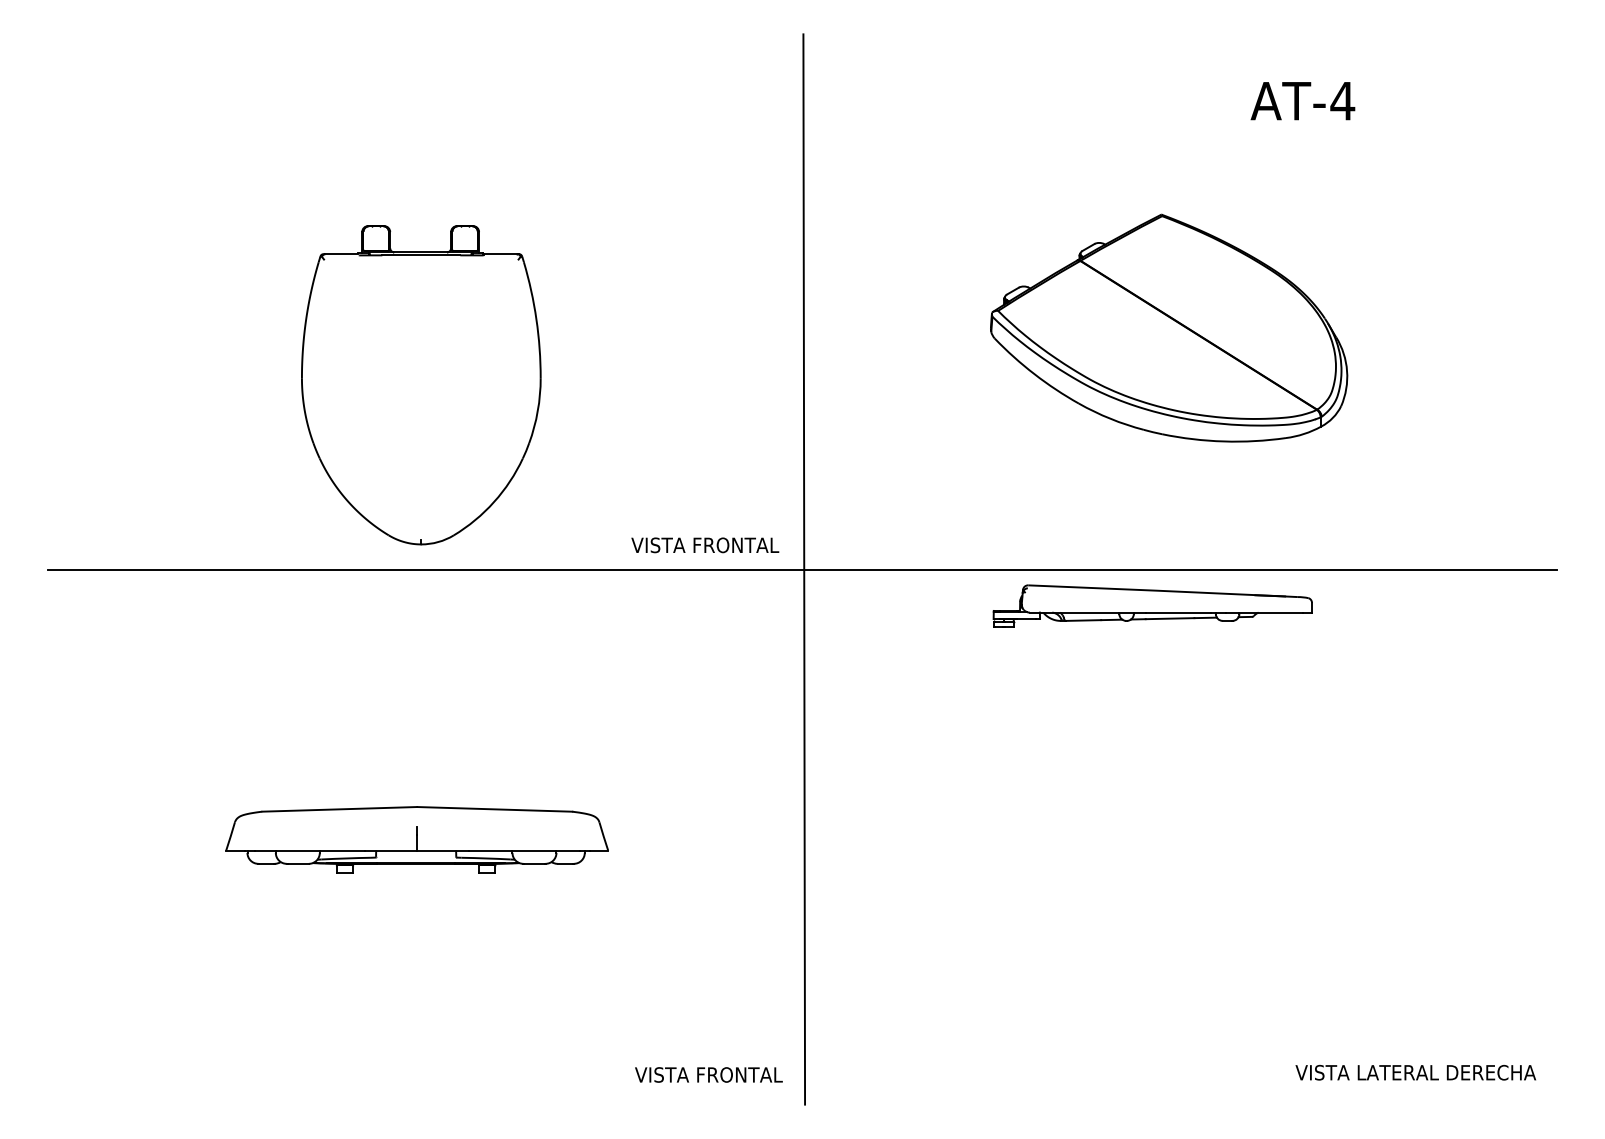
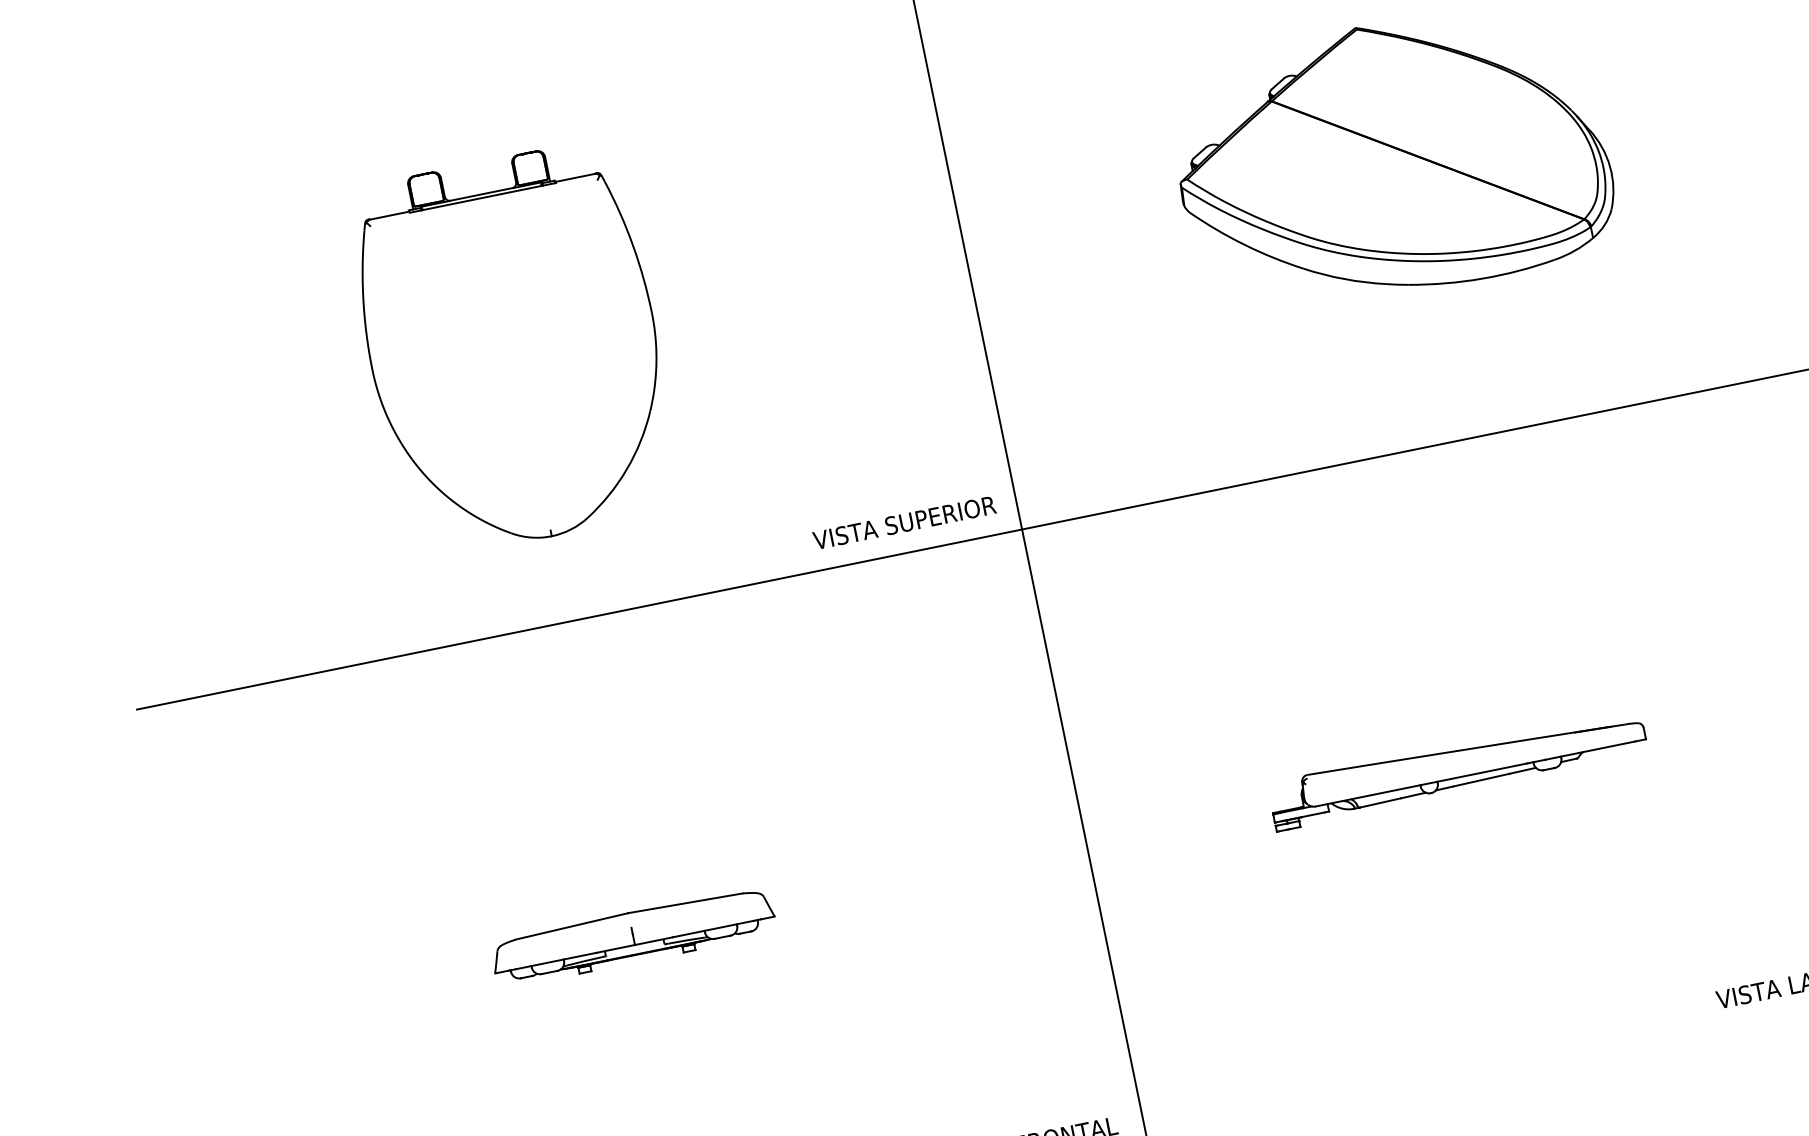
part: (421, 385) -> (514, 350), moved
text: (739, 545) -> (940, 515), VISTA FRONTAL -> VISTA SUPERIOR
part: (1152, 605) -> (1457, 768), moved
part: (417, 839) -> (633, 936), size x0.62

